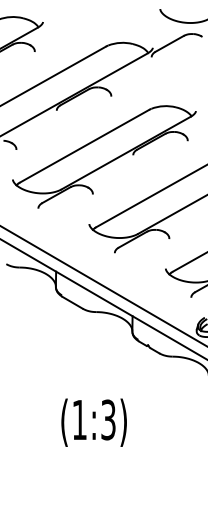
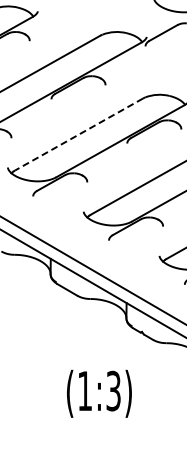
line: (84, 146) -> (78, 134), solid -> dashed
text: (93, 422) -> (98, 393), moved

